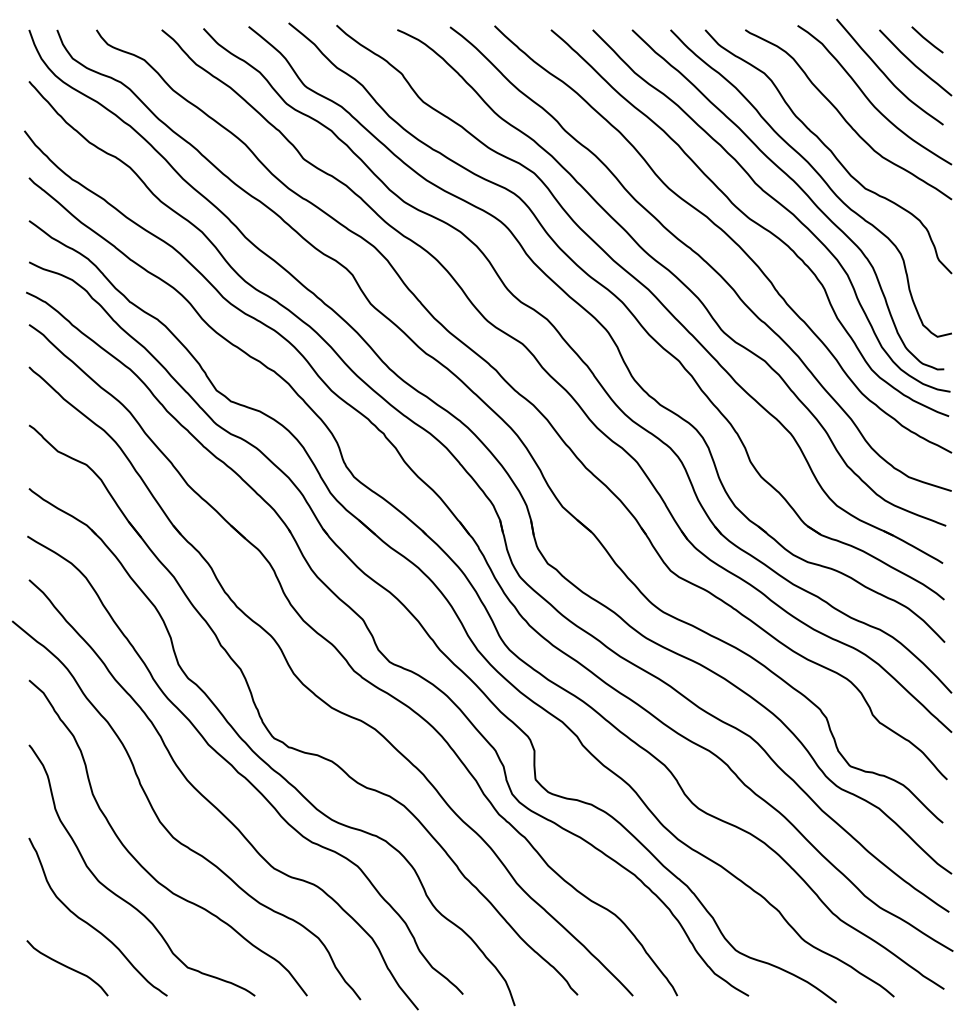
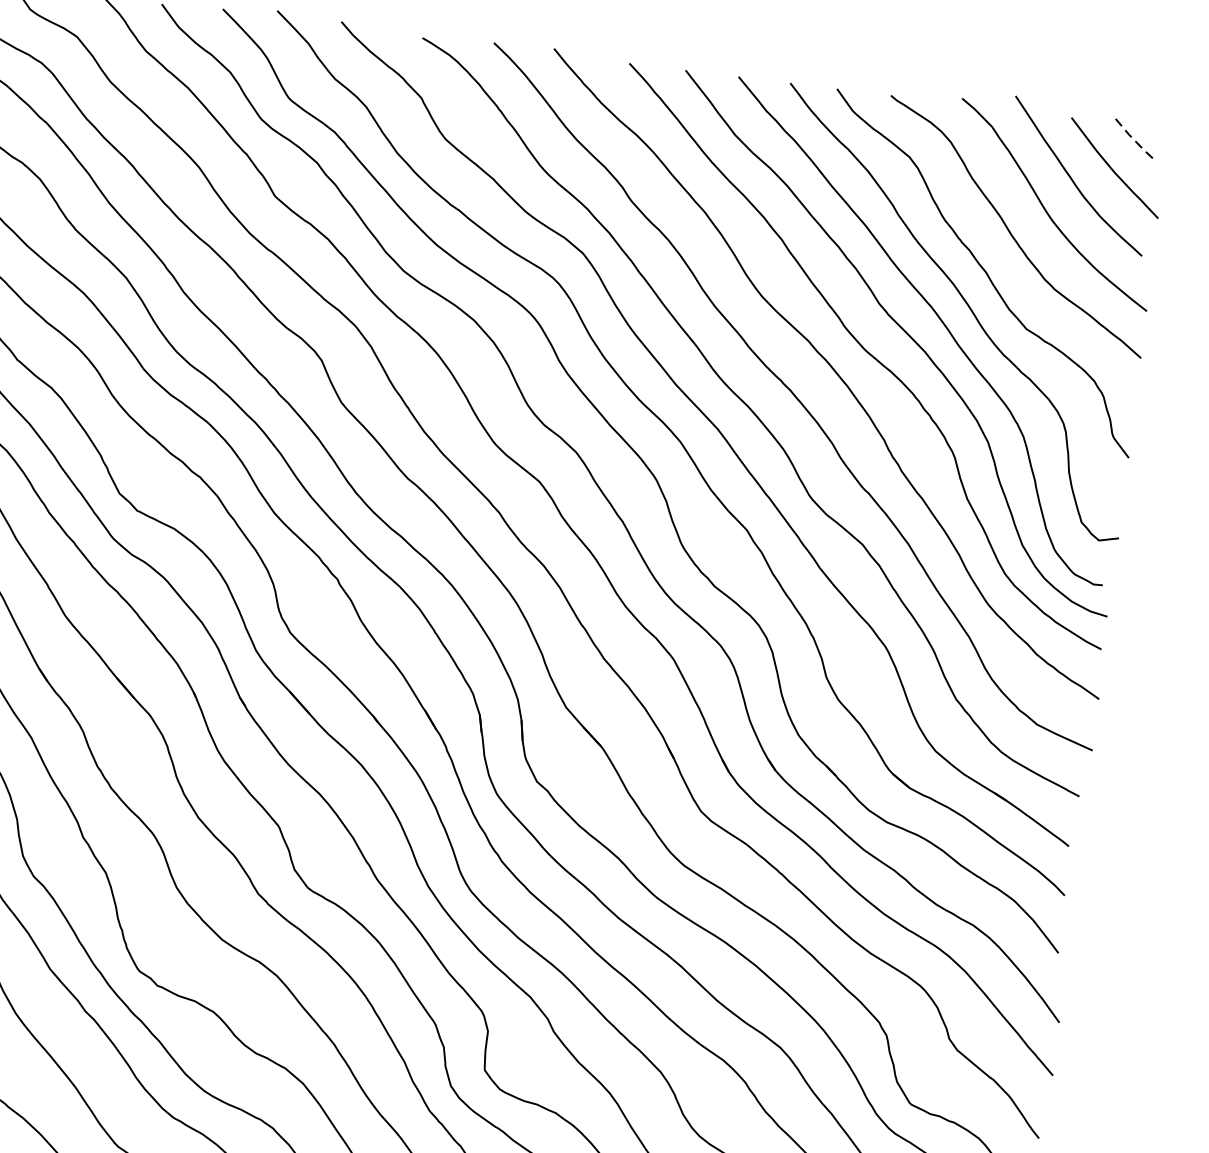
line: (927, 40) -> (1134, 139), solid -> dashed

